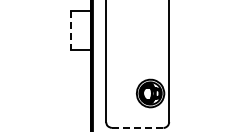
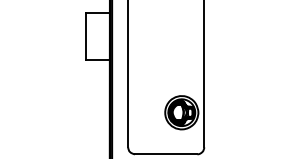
line: (71, 30) -> (86, 36), dashed -> solid
line: (137, 127) -> (165, 153), dashed -> solid

